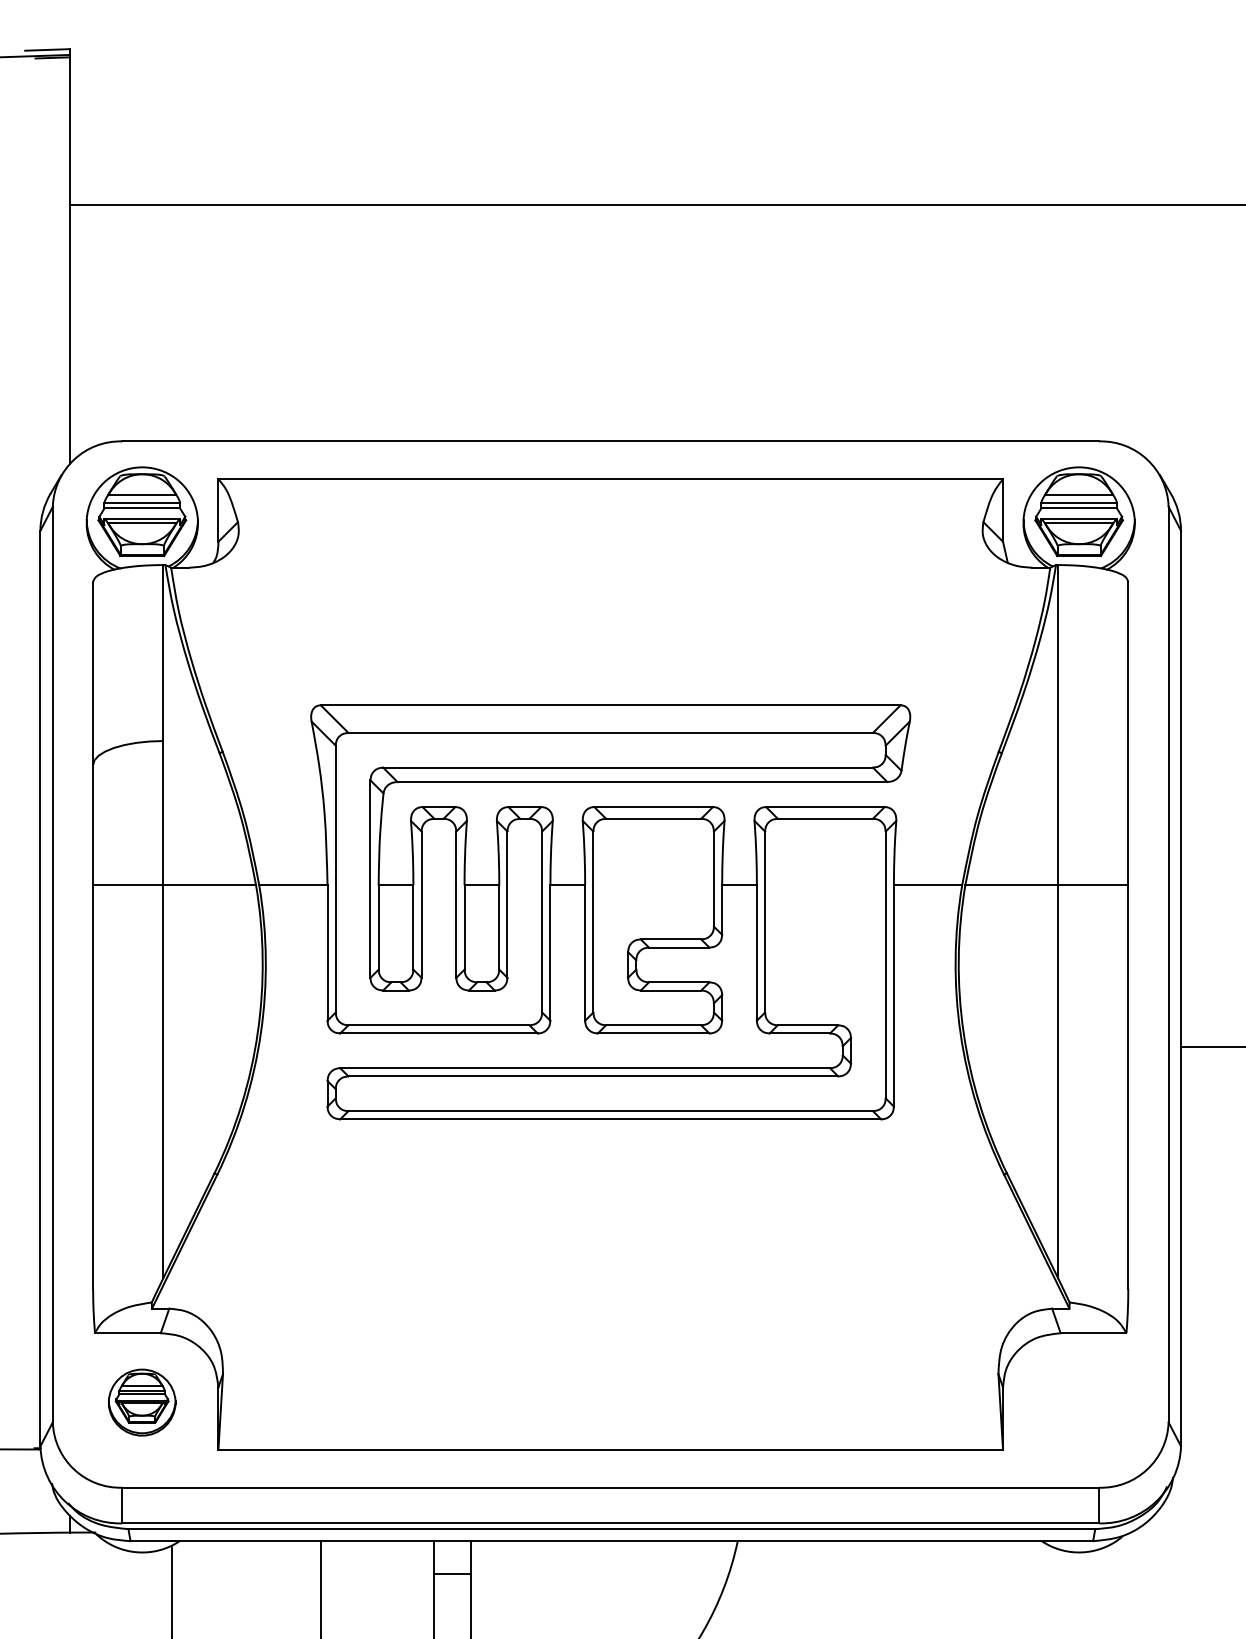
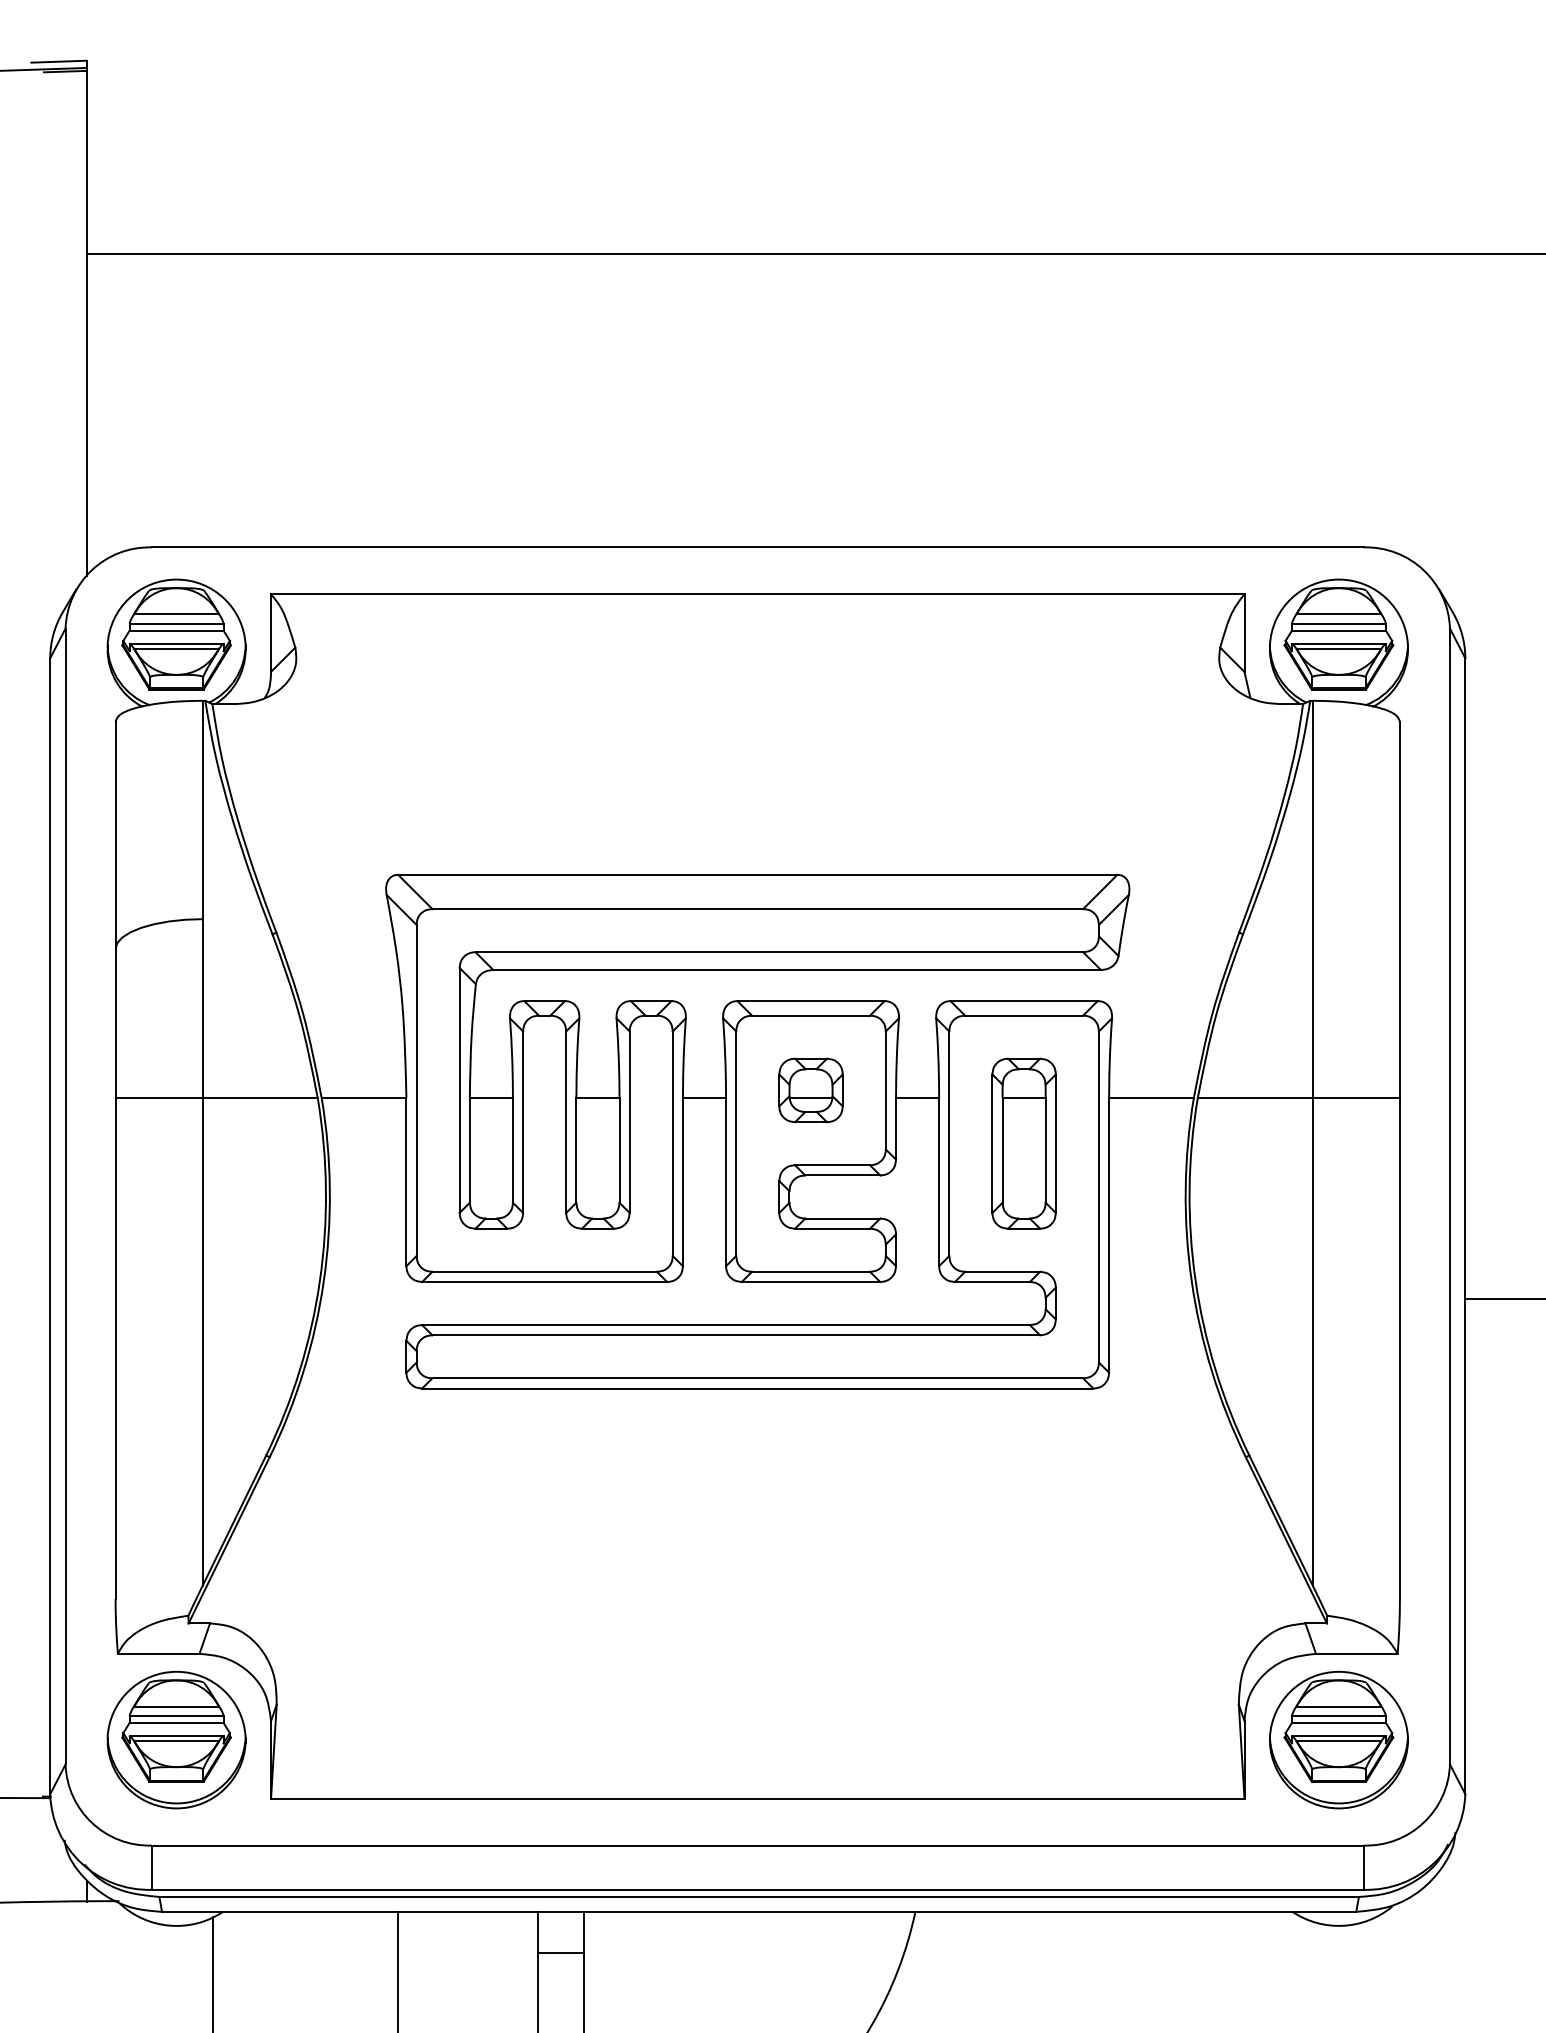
part: (653, 878) -> (810, 1089), added
part: (824, 921) -> (1023, 1143), added
part: (141, 1402) -> (175, 1739), size x1.67
part: (1078, 1402) -> (1338, 1739), added

